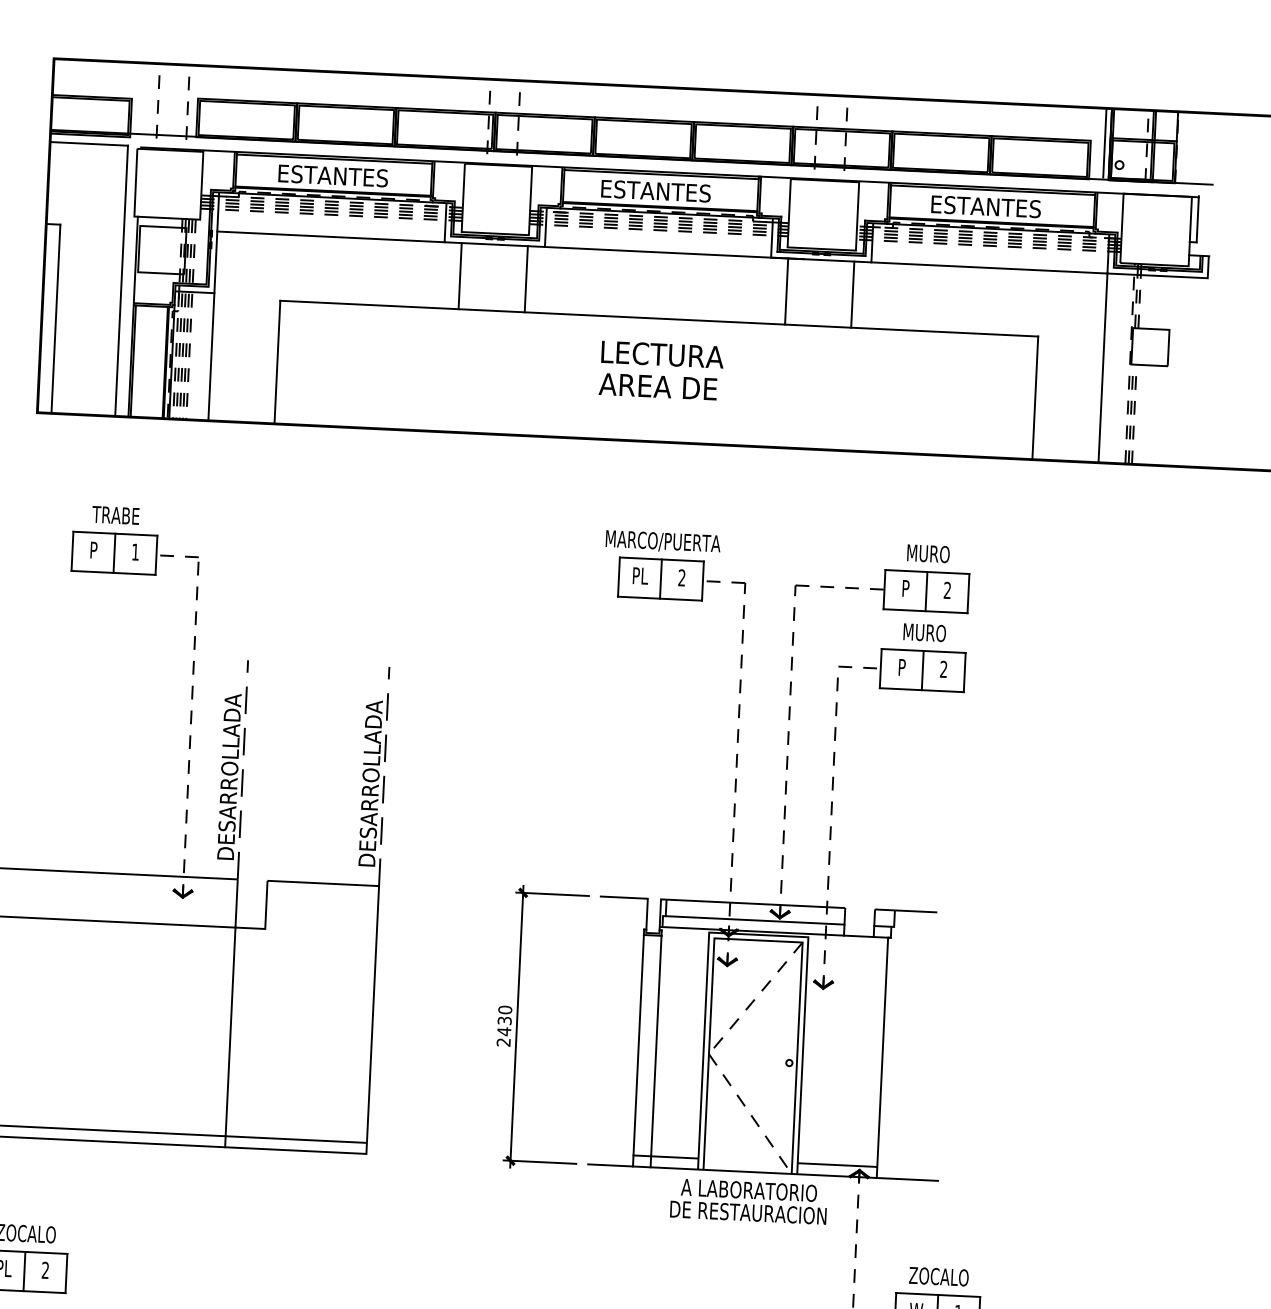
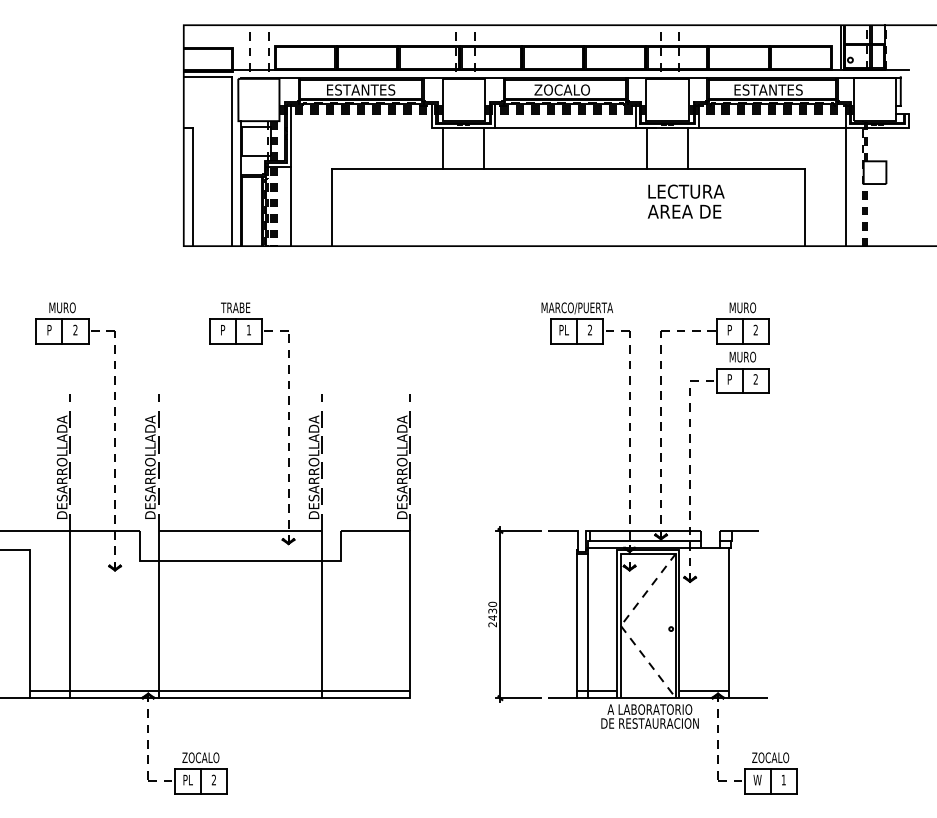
text: (655, 190) -> (562, 89), ESTANTES -> ZOCALO
line: (331, 237) -> (361, 128), removed
text: (660, 370) -> (685, 201), moved

